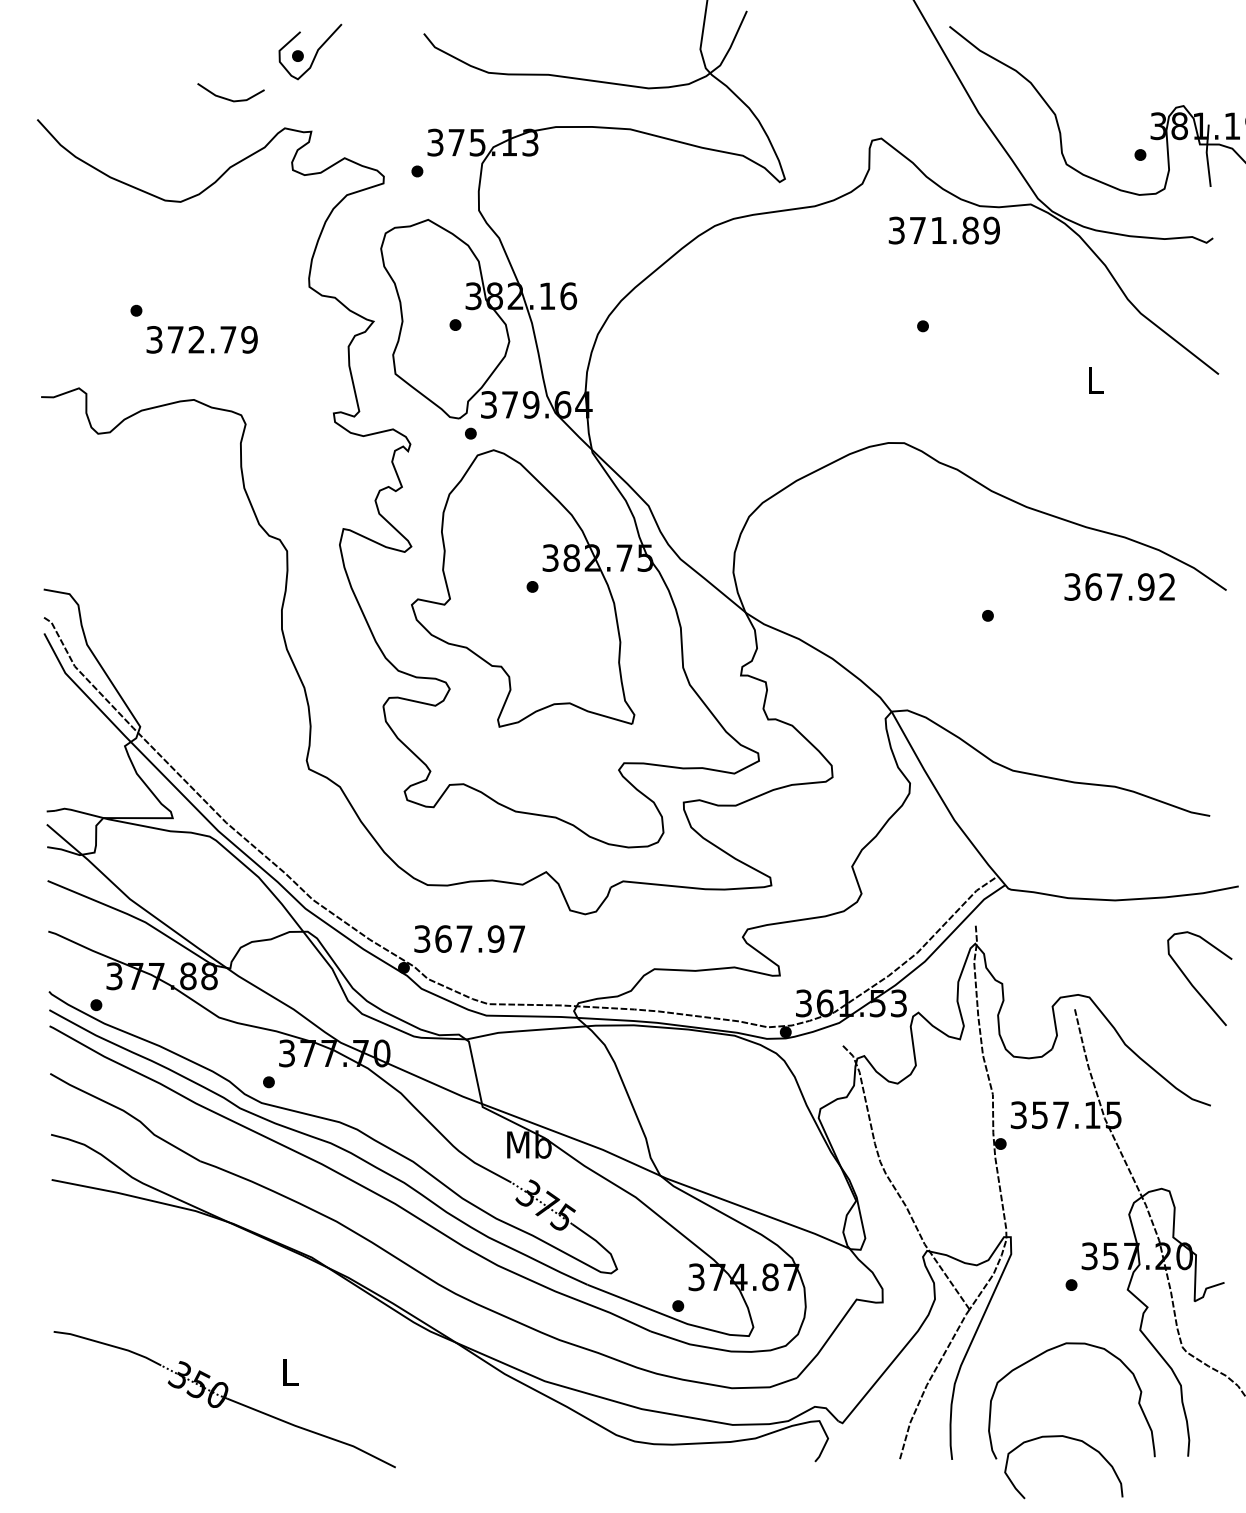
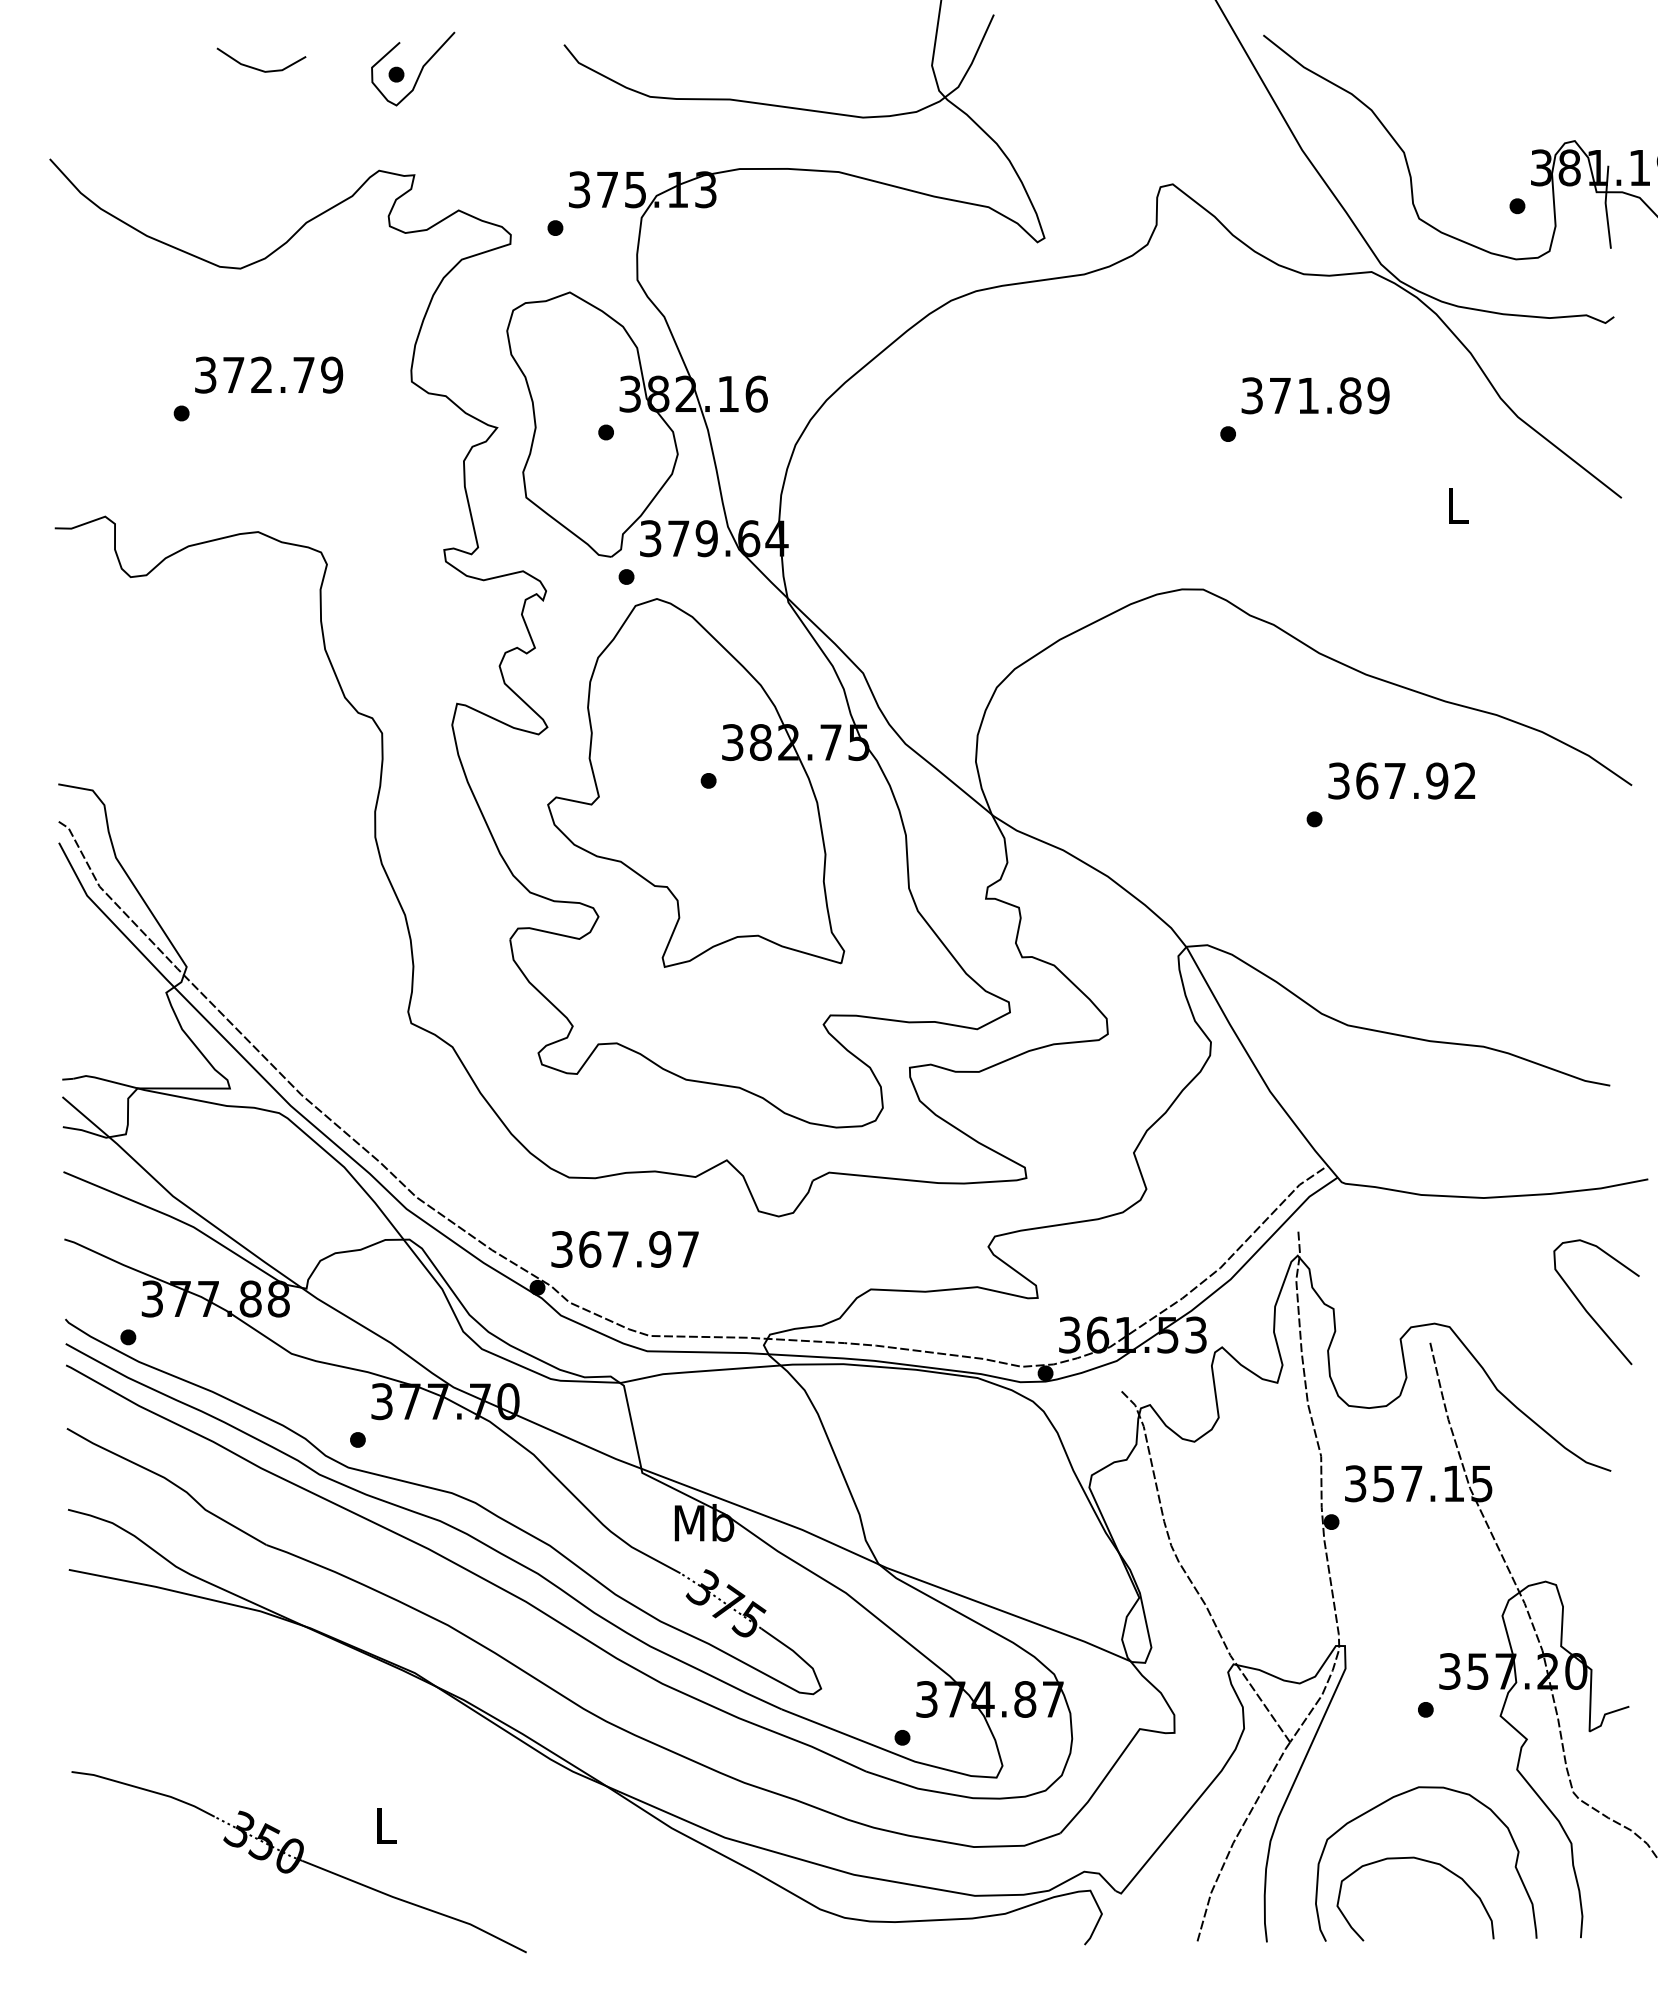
line: (228, 98) -> (258, 68), moved
text: (944, 230) -> (1315, 395), moved
text: (202, 339) -> (269, 374), moved
text: (1119, 586) -> (1401, 780), moved
curve: (1069, 1438) -> (1423, 1861), moved

